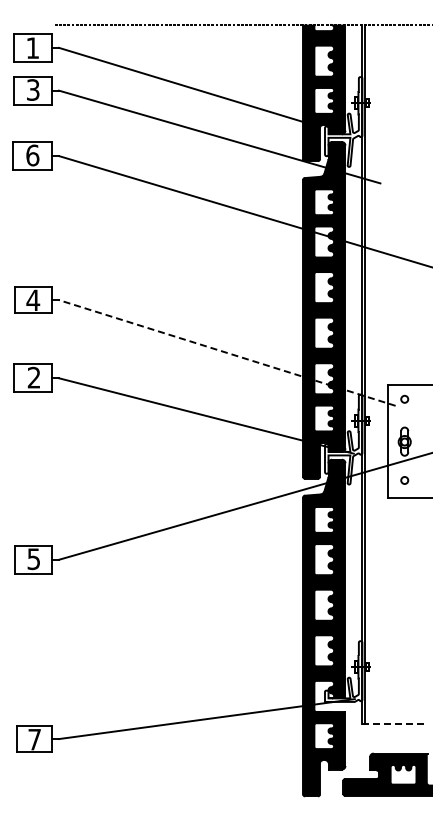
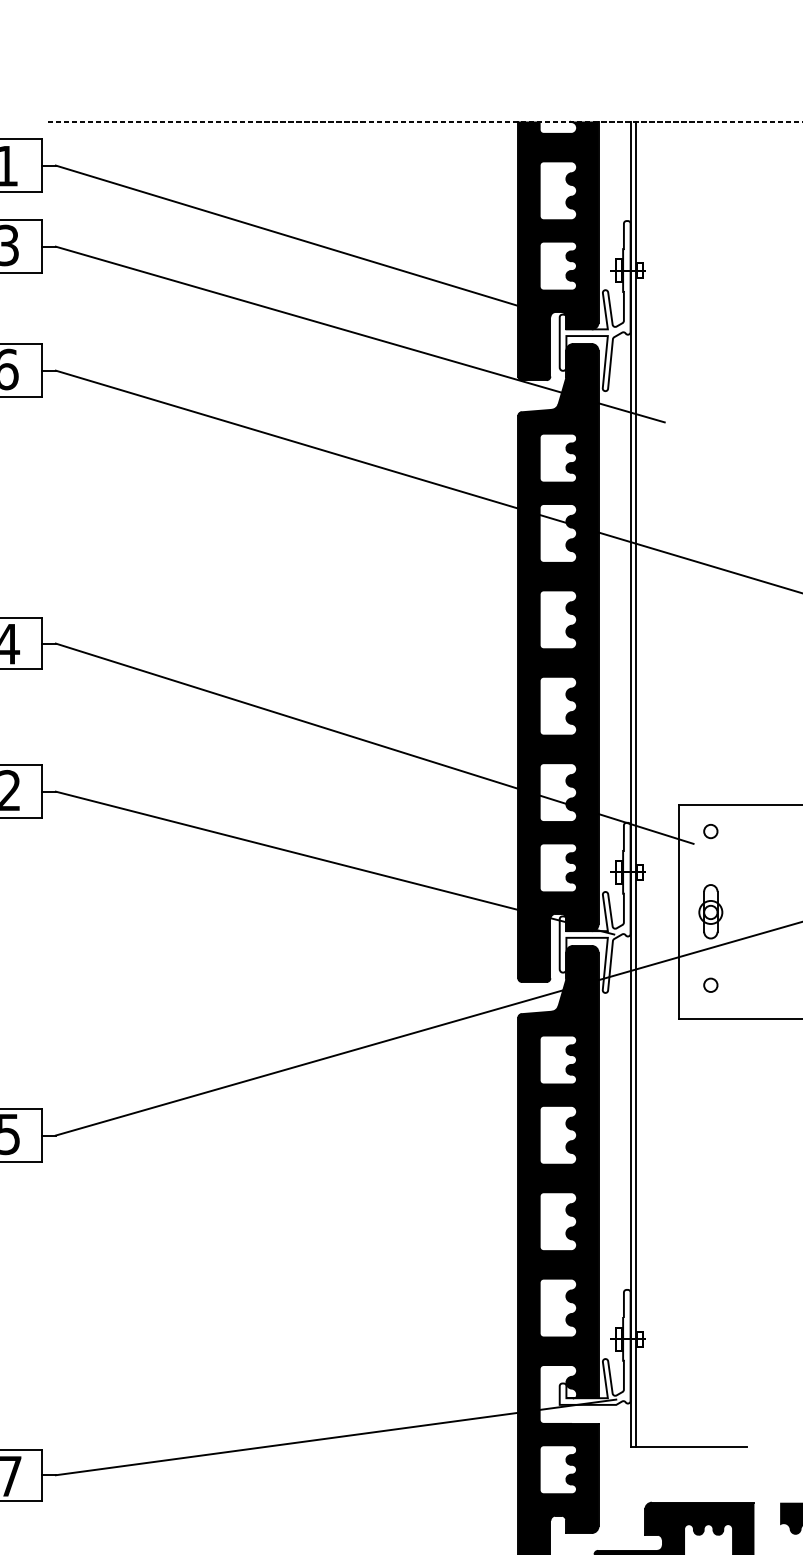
line: (226, 352) -> (373, 742), dashed -> solid
line: (393, 724) -> (689, 1447), dashed -> solid

